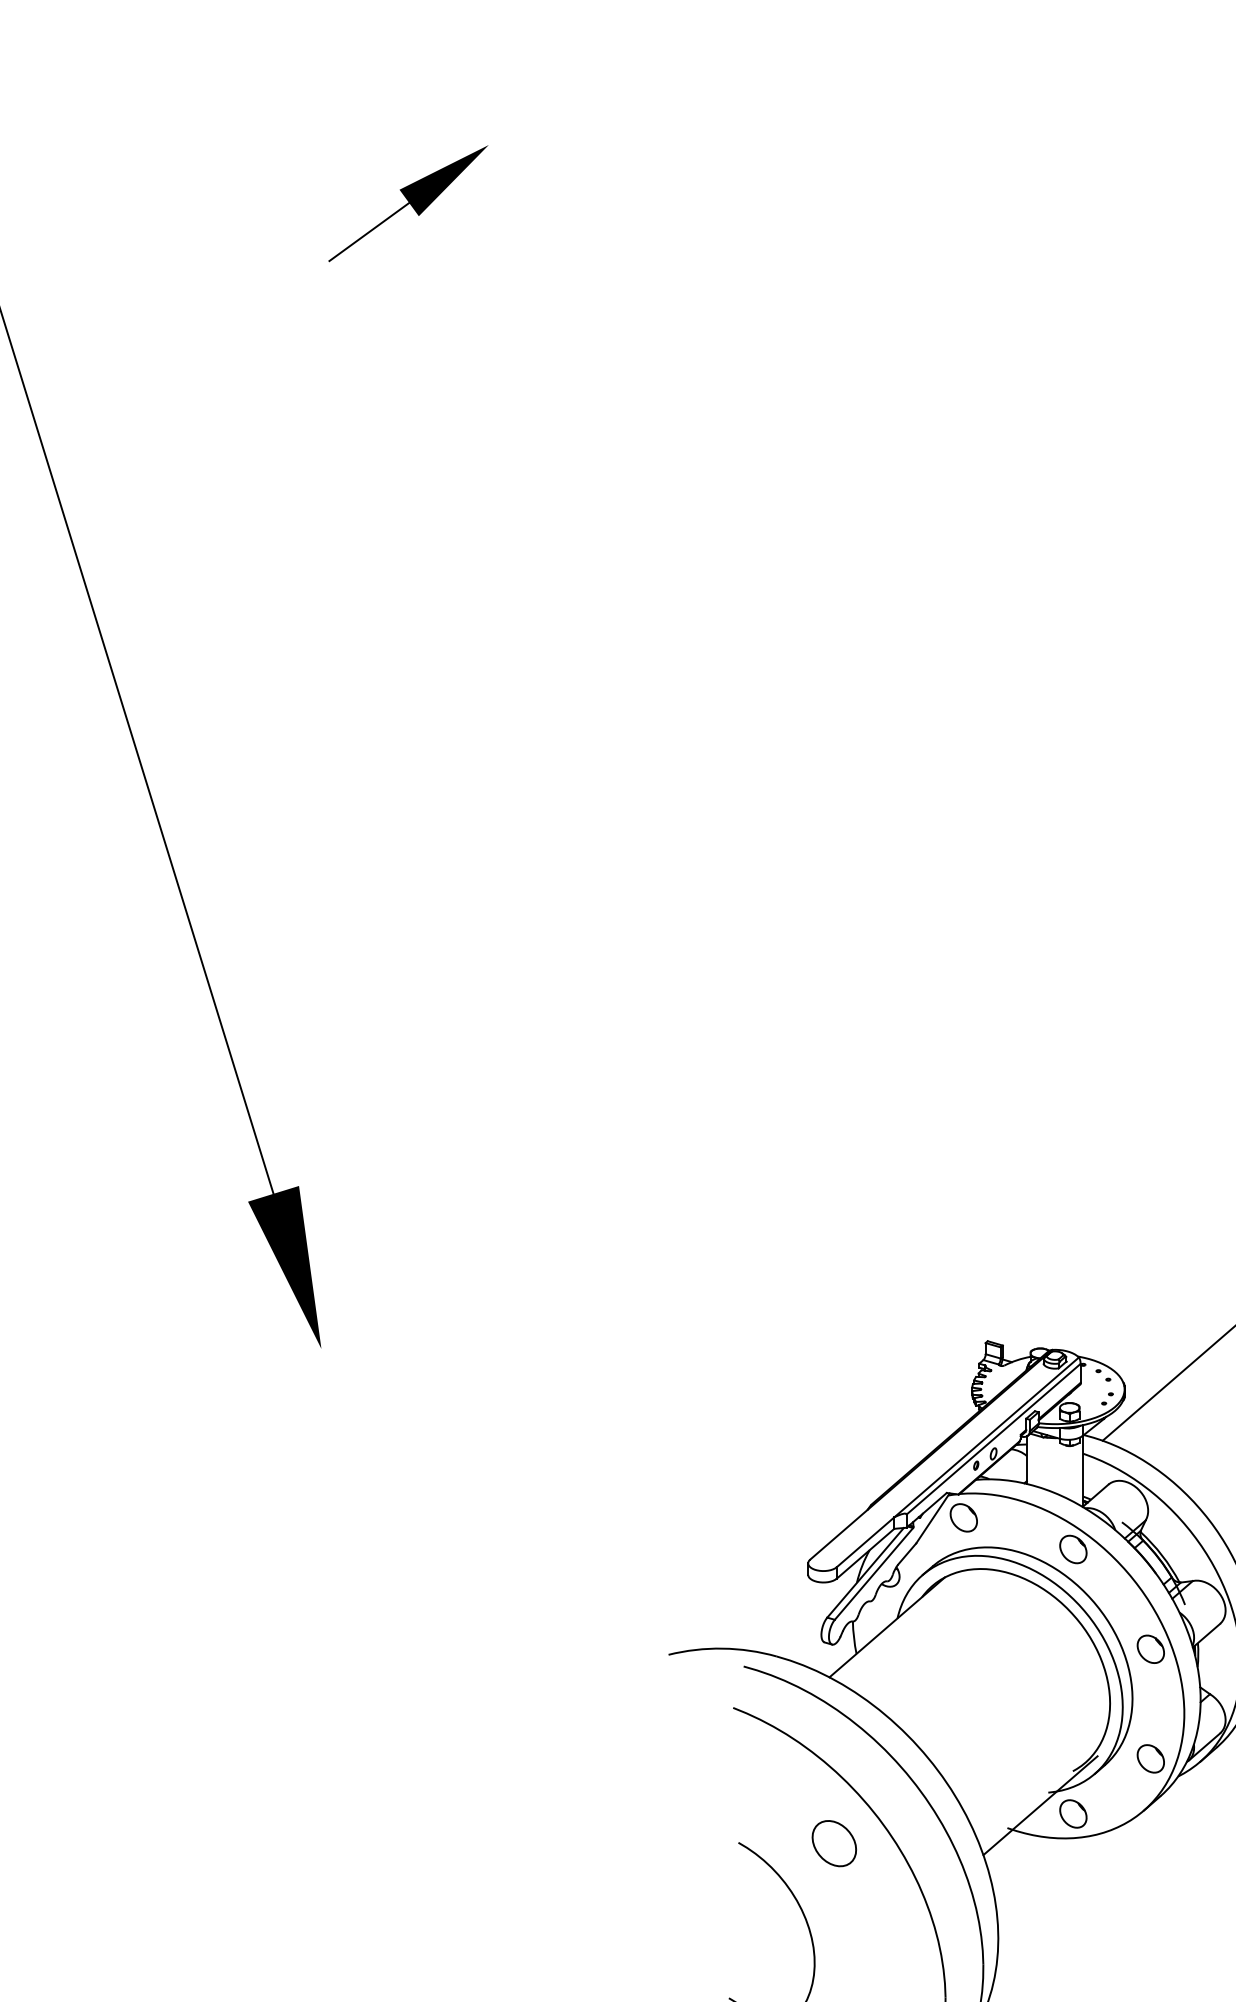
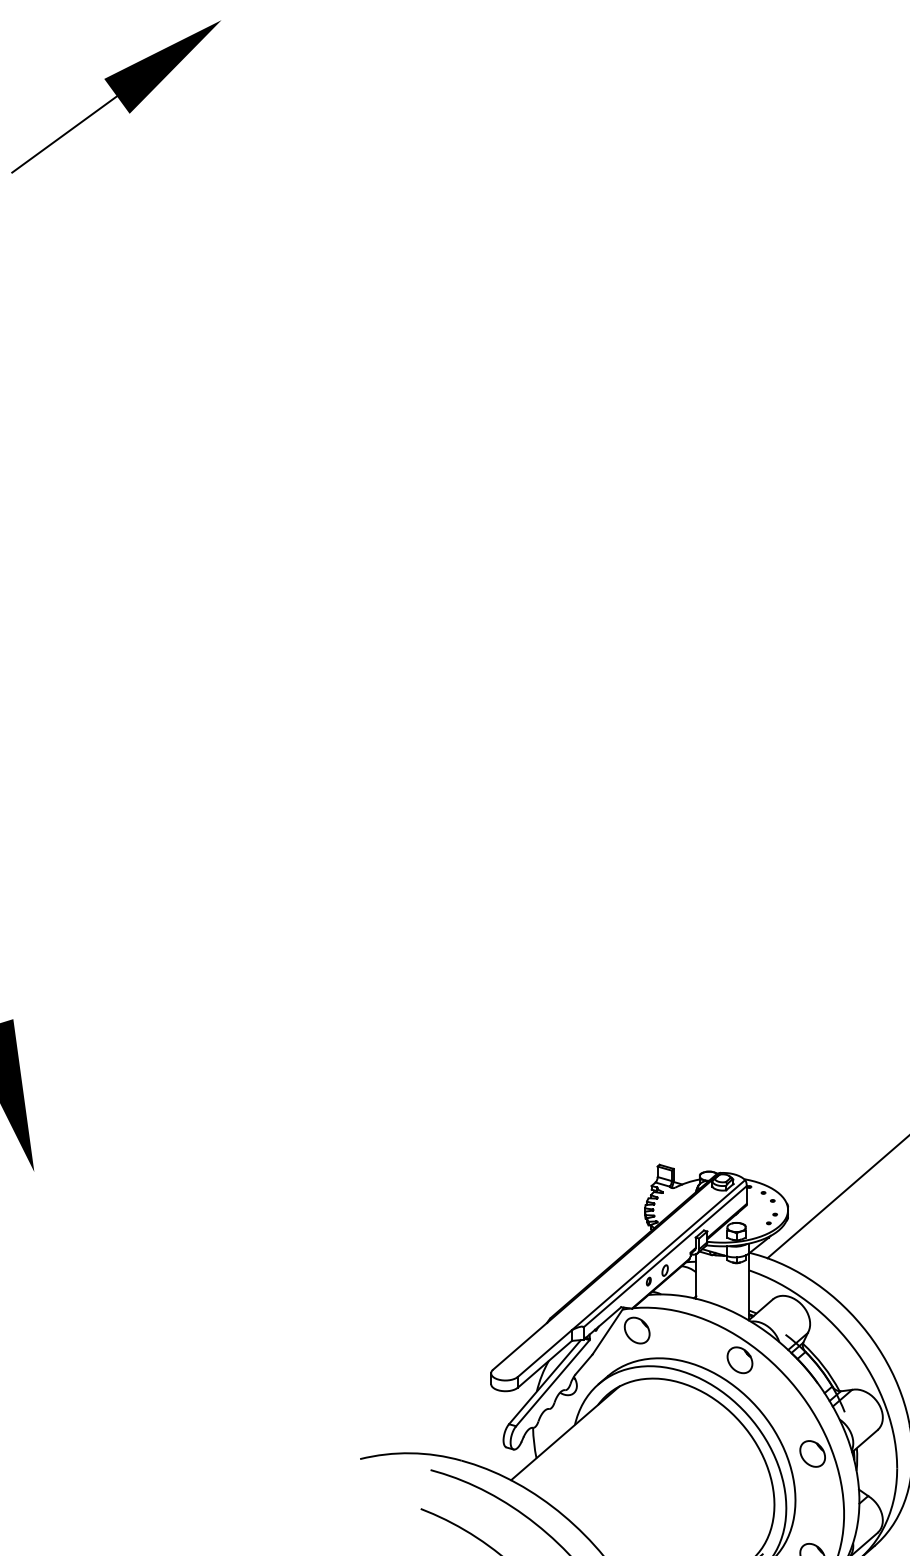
part: (408, 203) -> (116, 97), size x1.4

